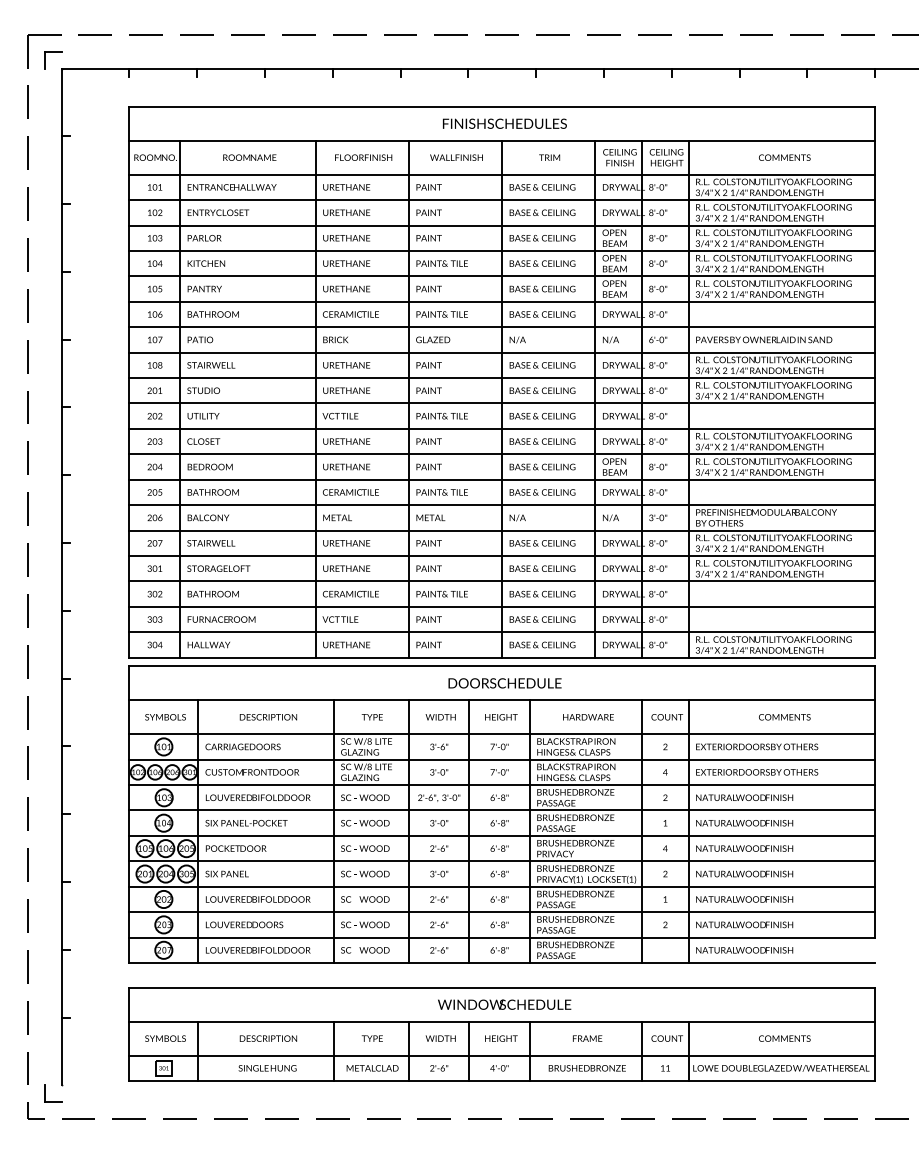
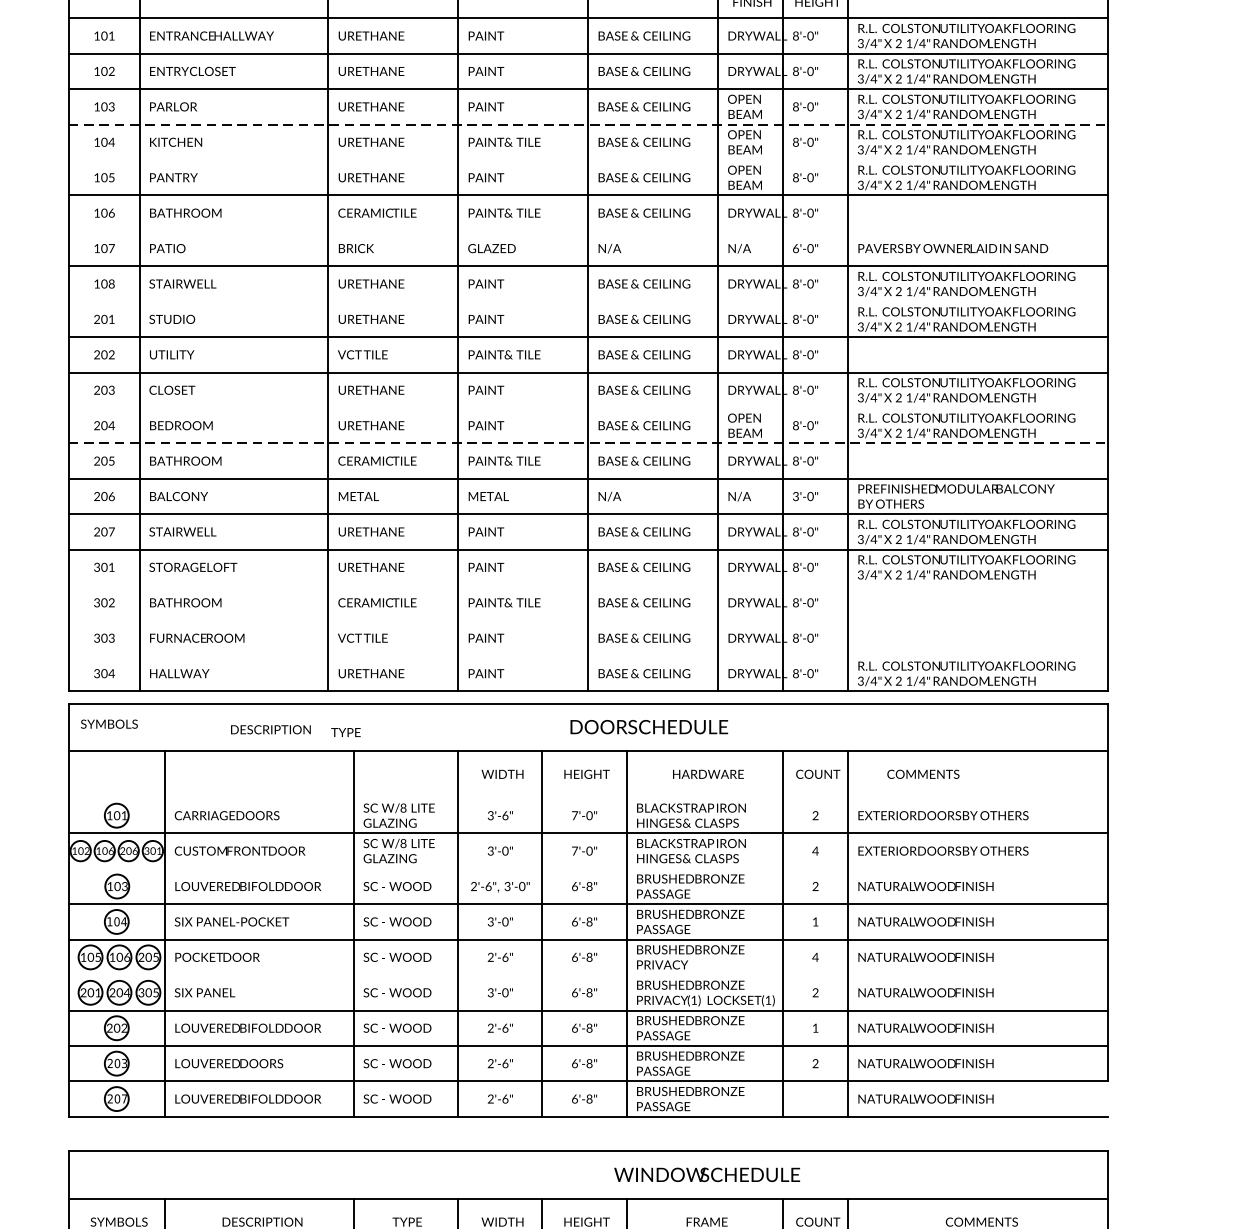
line: (502, 250) -> (588, 124), solid -> dashed
line: (502, 276) -> (588, 160), removed
line: (502, 327) -> (588, 231), removed
line: (502, 378) -> (588, 302), removed
line: (502, 454) -> (588, 408), removed
line: (502, 479) -> (588, 443), solid -> dashed
line: (502, 581) -> (588, 585), removed
line: (502, 606) -> (588, 620), removed
line: (502, 632) -> (588, 656), removed
text: (504, 683) -> (648, 727), moved
text: (165, 717) -> (109, 724), moved
text: (268, 717) -> (270, 730), moved
text: (371, 717) -> (344, 732), moved
text: (784, 717) -> (923, 774), moved
line: (502, 734) -> (588, 798), removed
line: (502, 785) -> (588, 869), removed
line: (502, 861) -> (588, 975), removed
text: (504, 1004) -> (707, 1174), moved

